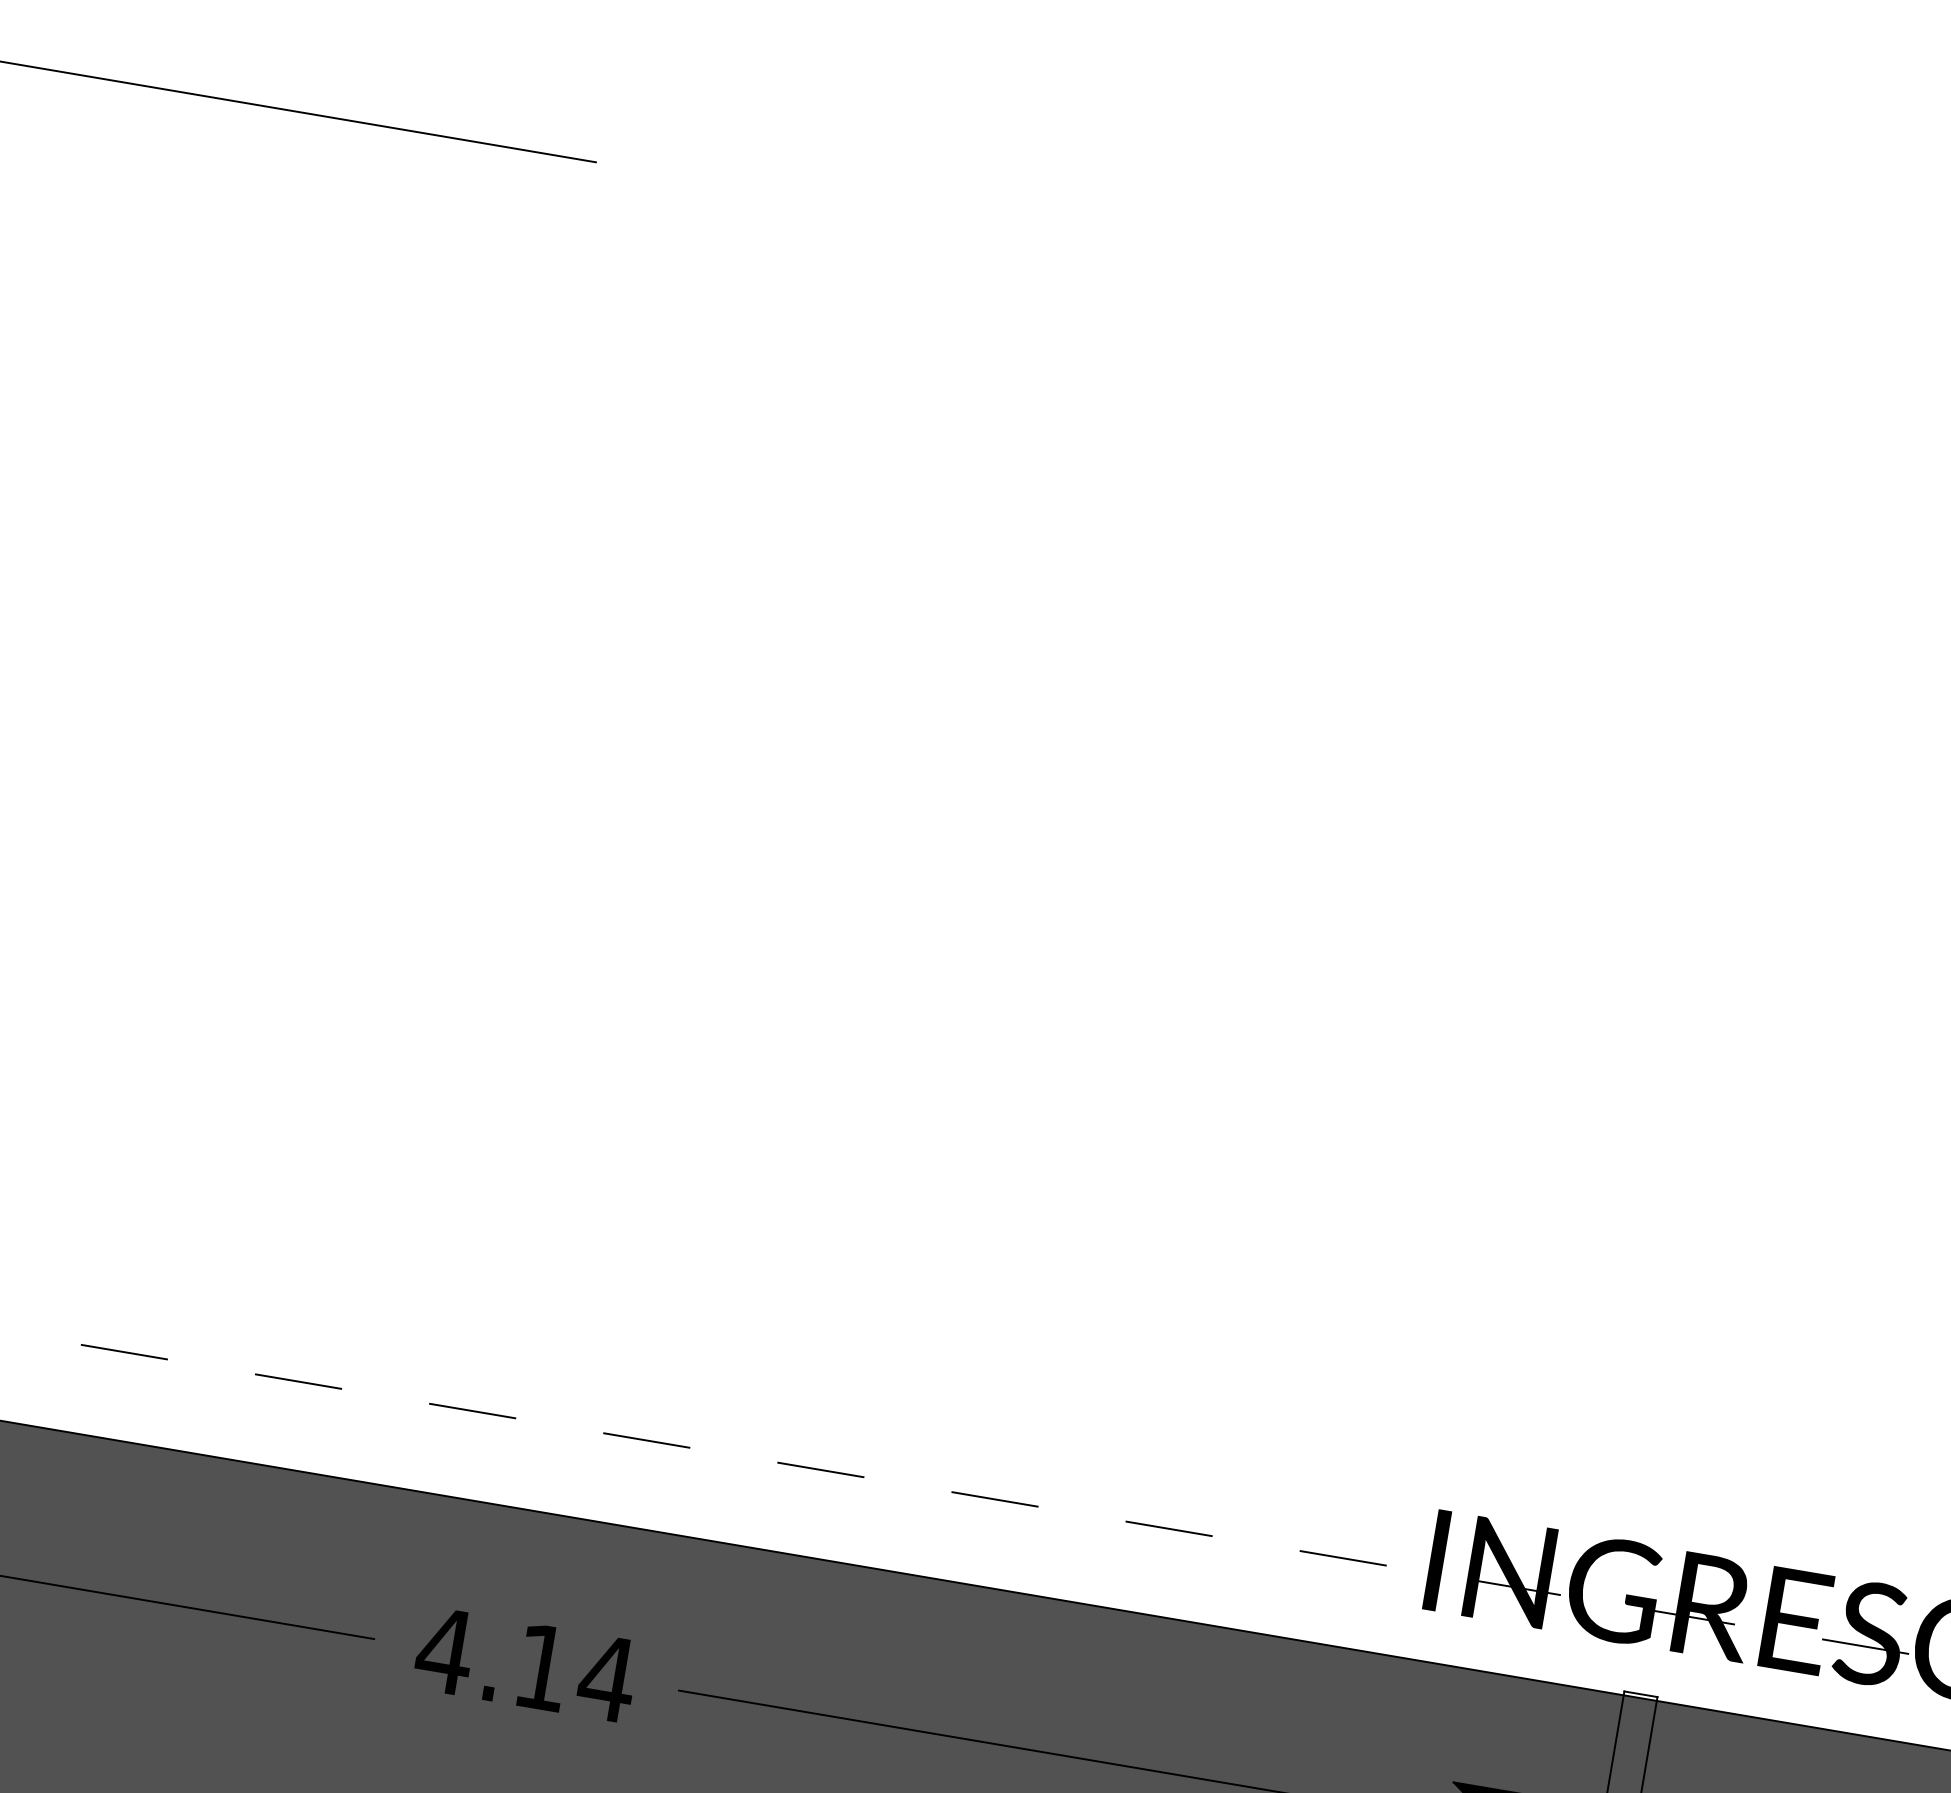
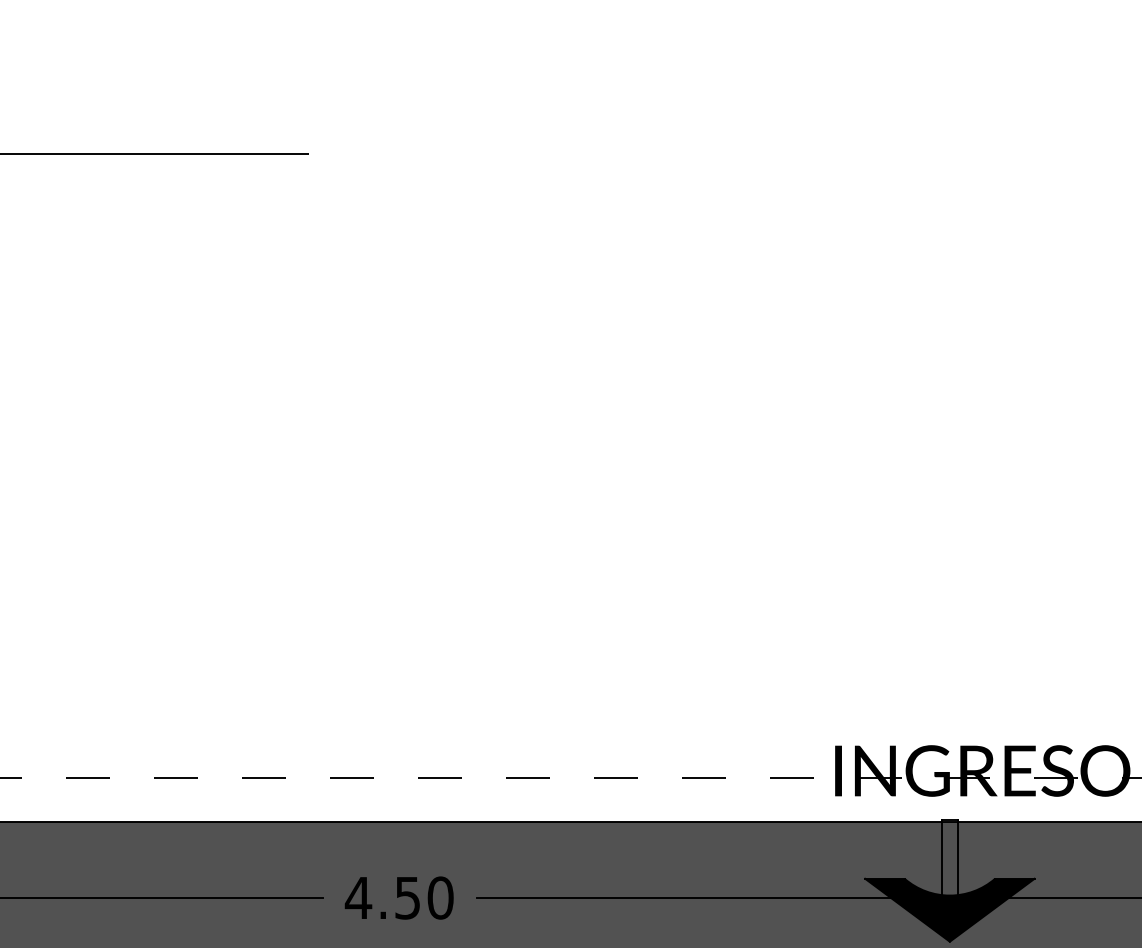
text: (575, 1671) -> (424, 897), 4.14 -> 4.50

